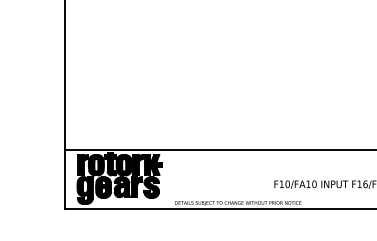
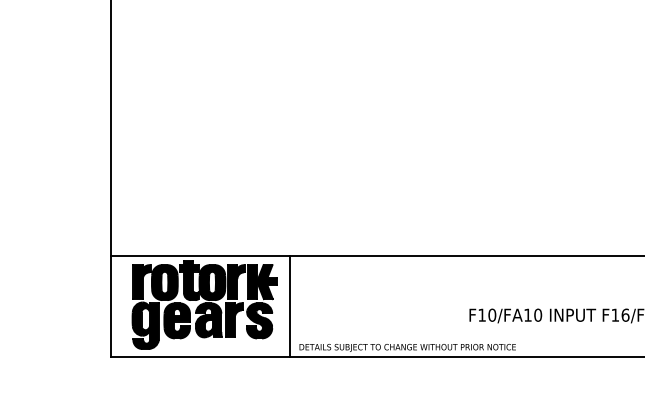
line: (169, 178) -> (289, 305), added

